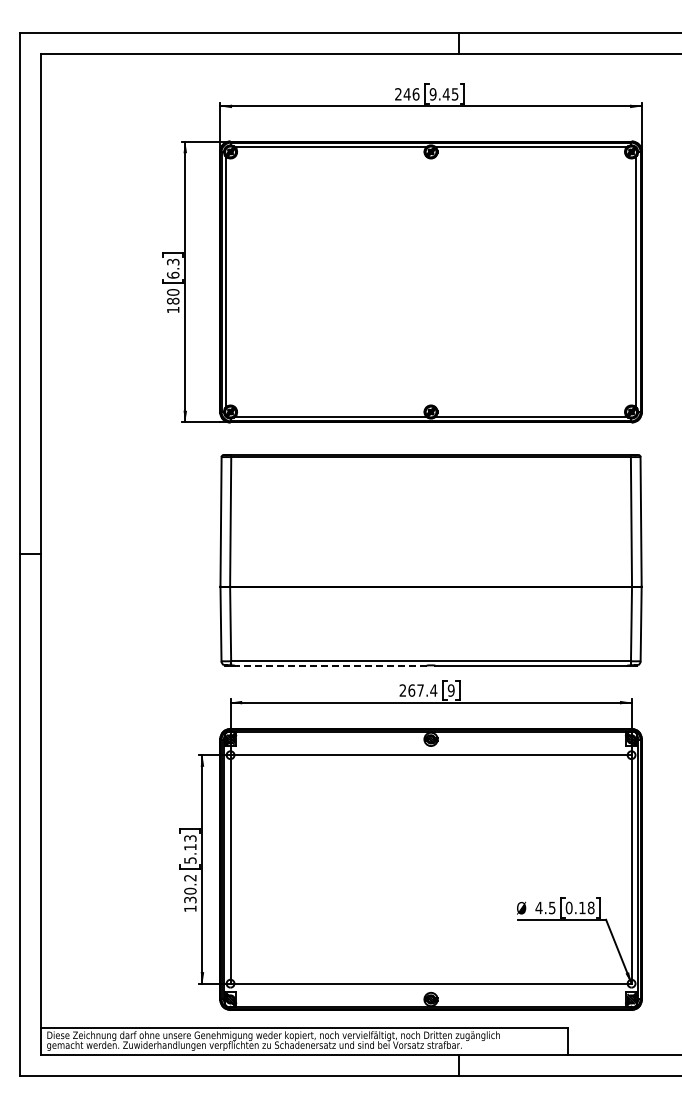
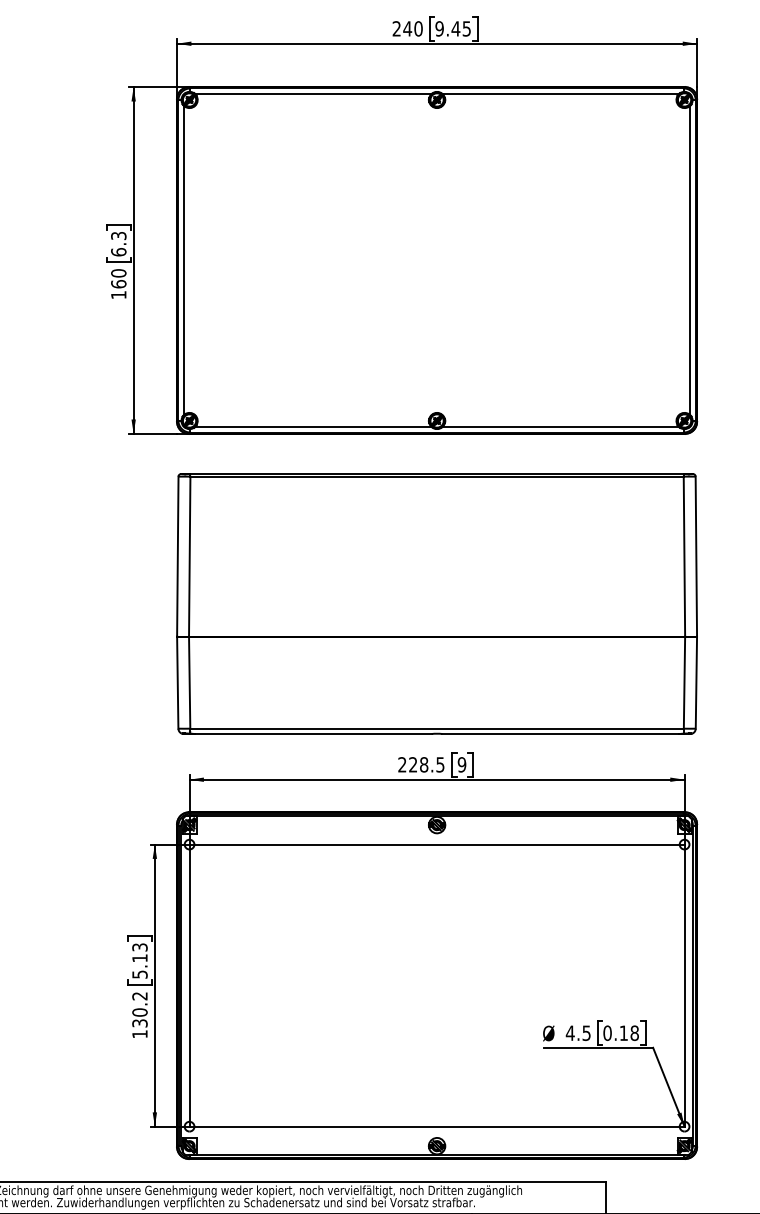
text: (415, 94) -> (417, 29), 246 -> 240
text: (173, 300) -> (119, 283), 180 -> 160
line: (330, 665) -> (312, 733), dashed -> solid
text: (422, 690) -> (426, 764), 267.4 -> 228.5

